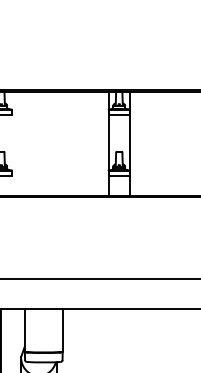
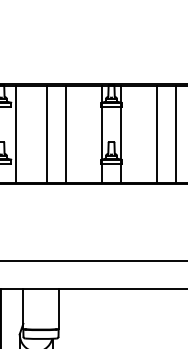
line: (16, 143) -> (15, 134), added
line: (49, 143) -> (46, 134), added
line: (71, 143) -> (66, 134), added
line: (167, 143) -> (156, 134), added
line: (188, 143) -> (176, 134), added

